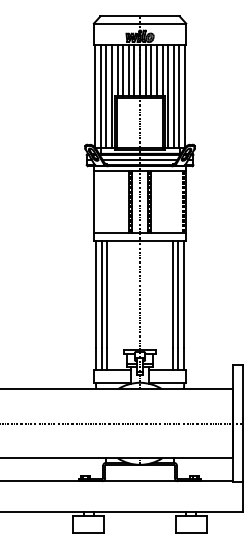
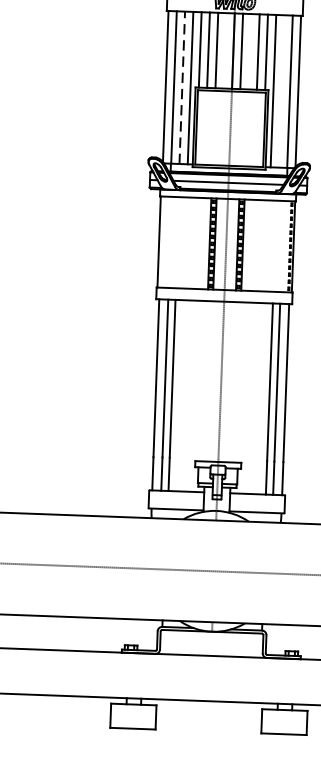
line: (134, 70) -> (225, 50), removed
line: (151, 70) -> (250, 51), removed
line: (106, 96) -> (182, 87), solid -> dashed
line: (173, 96) -> (281, 91), removed

